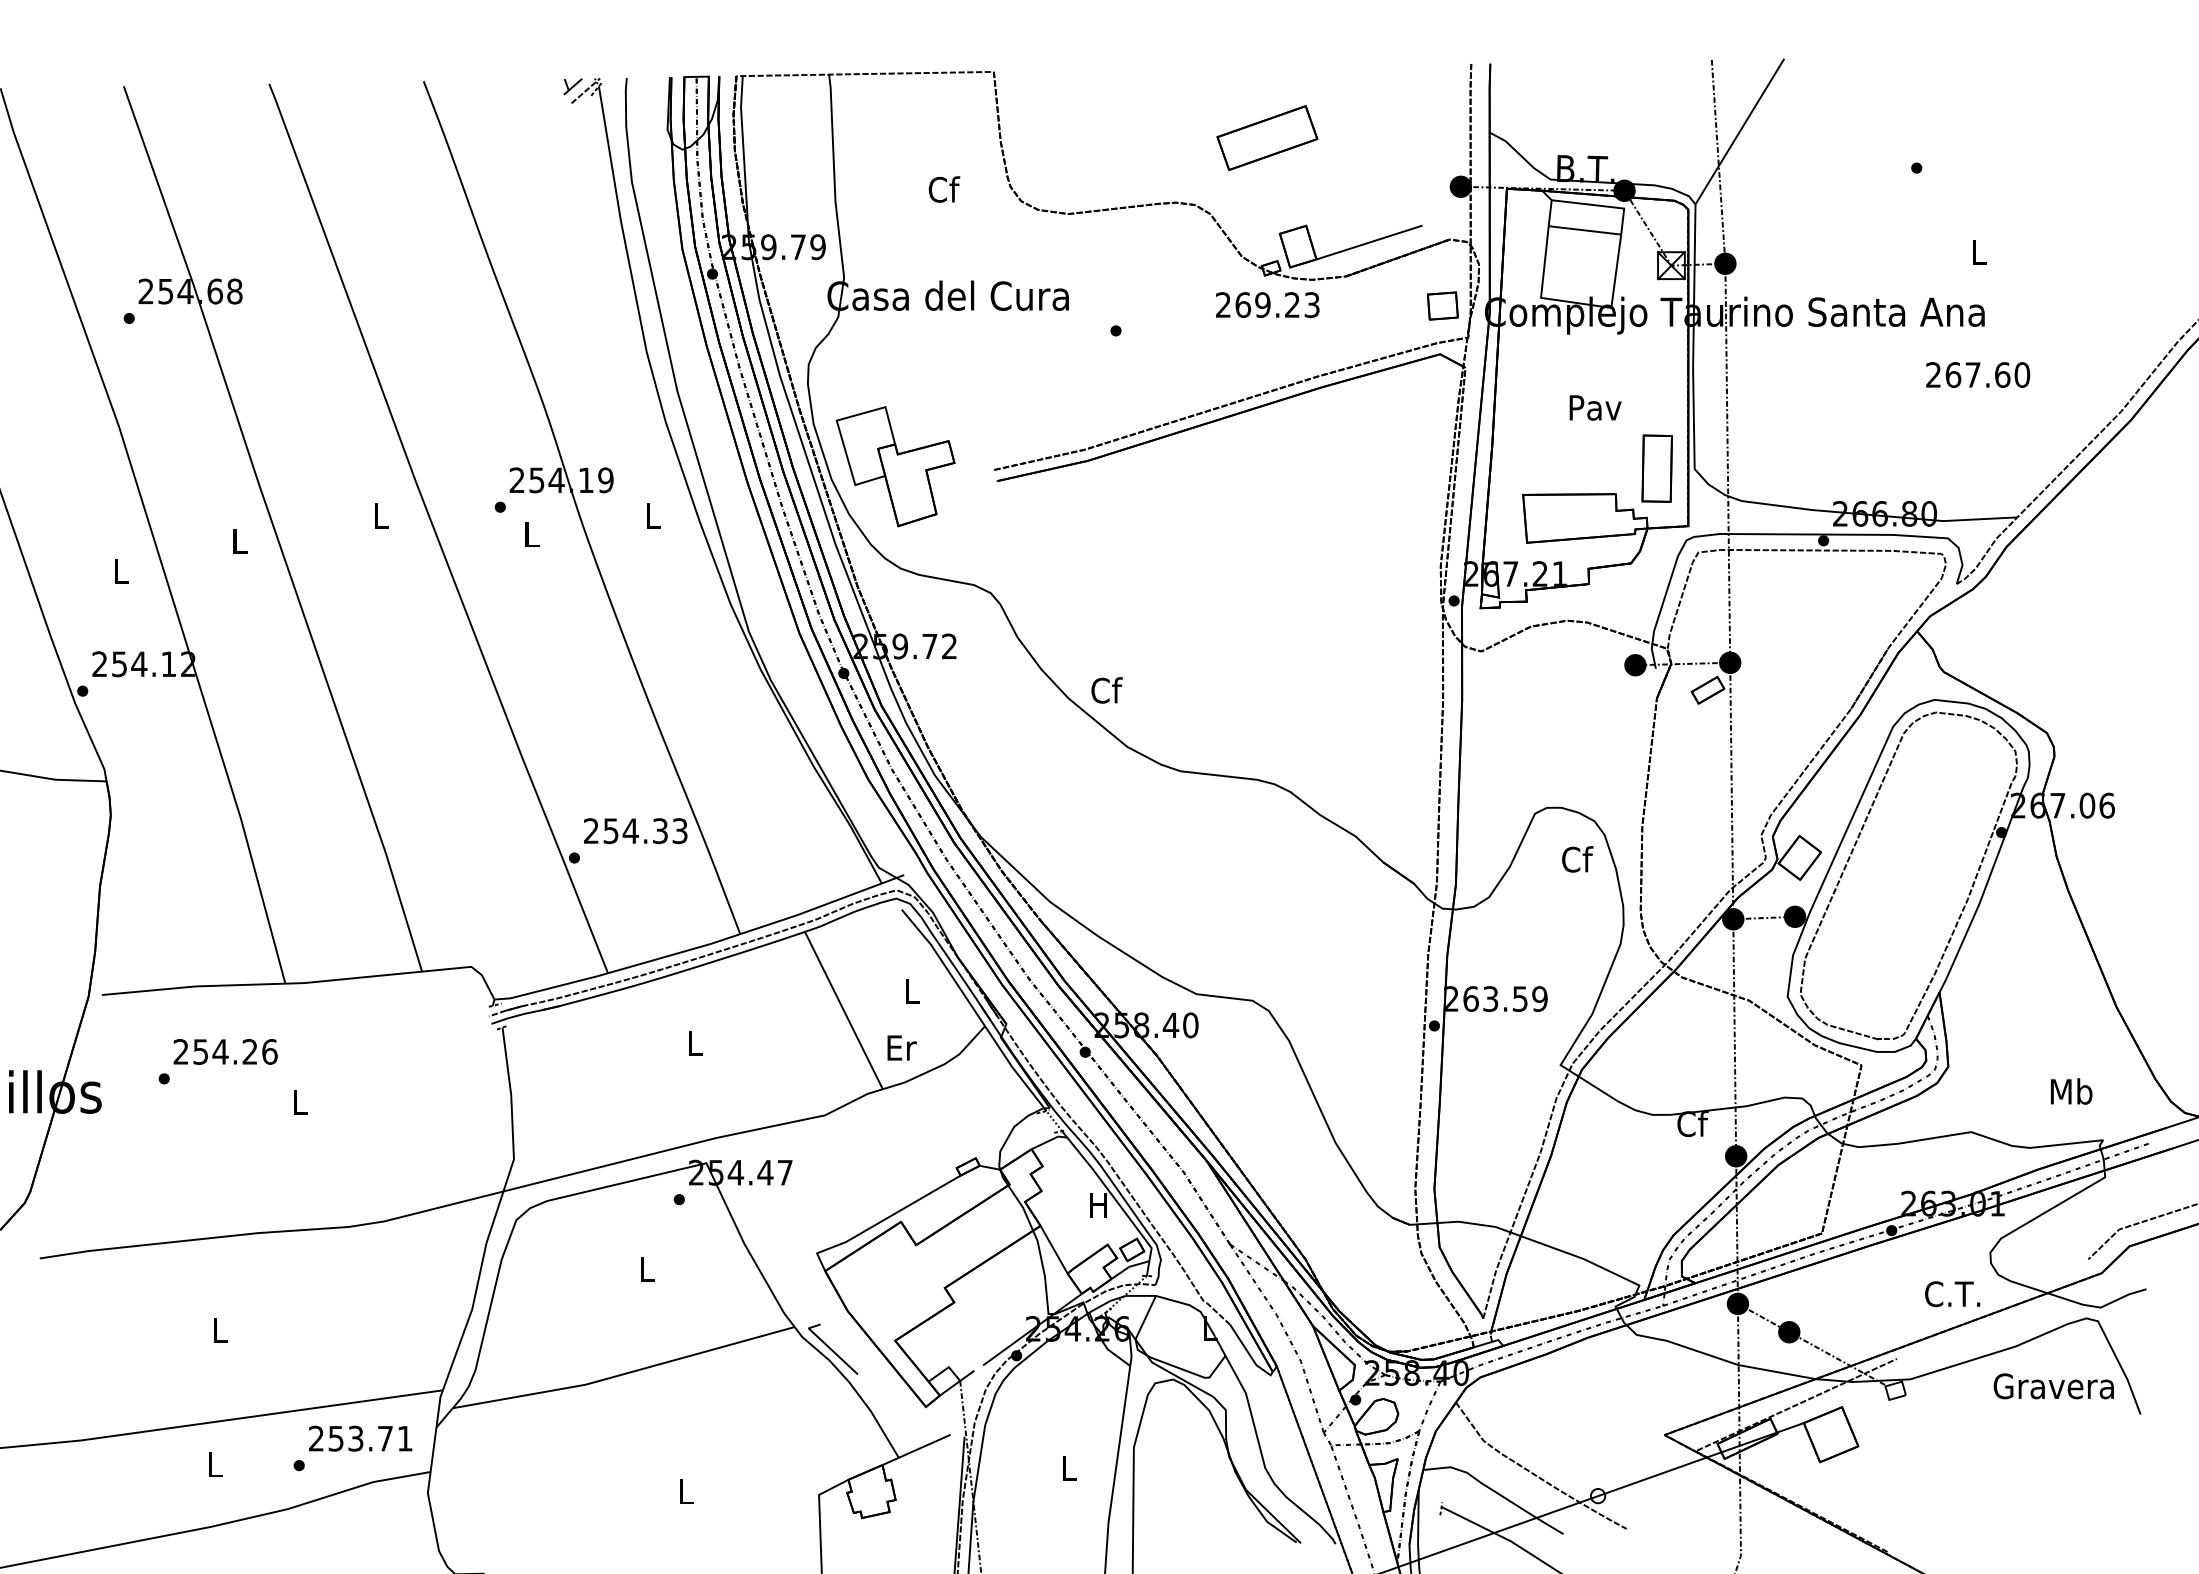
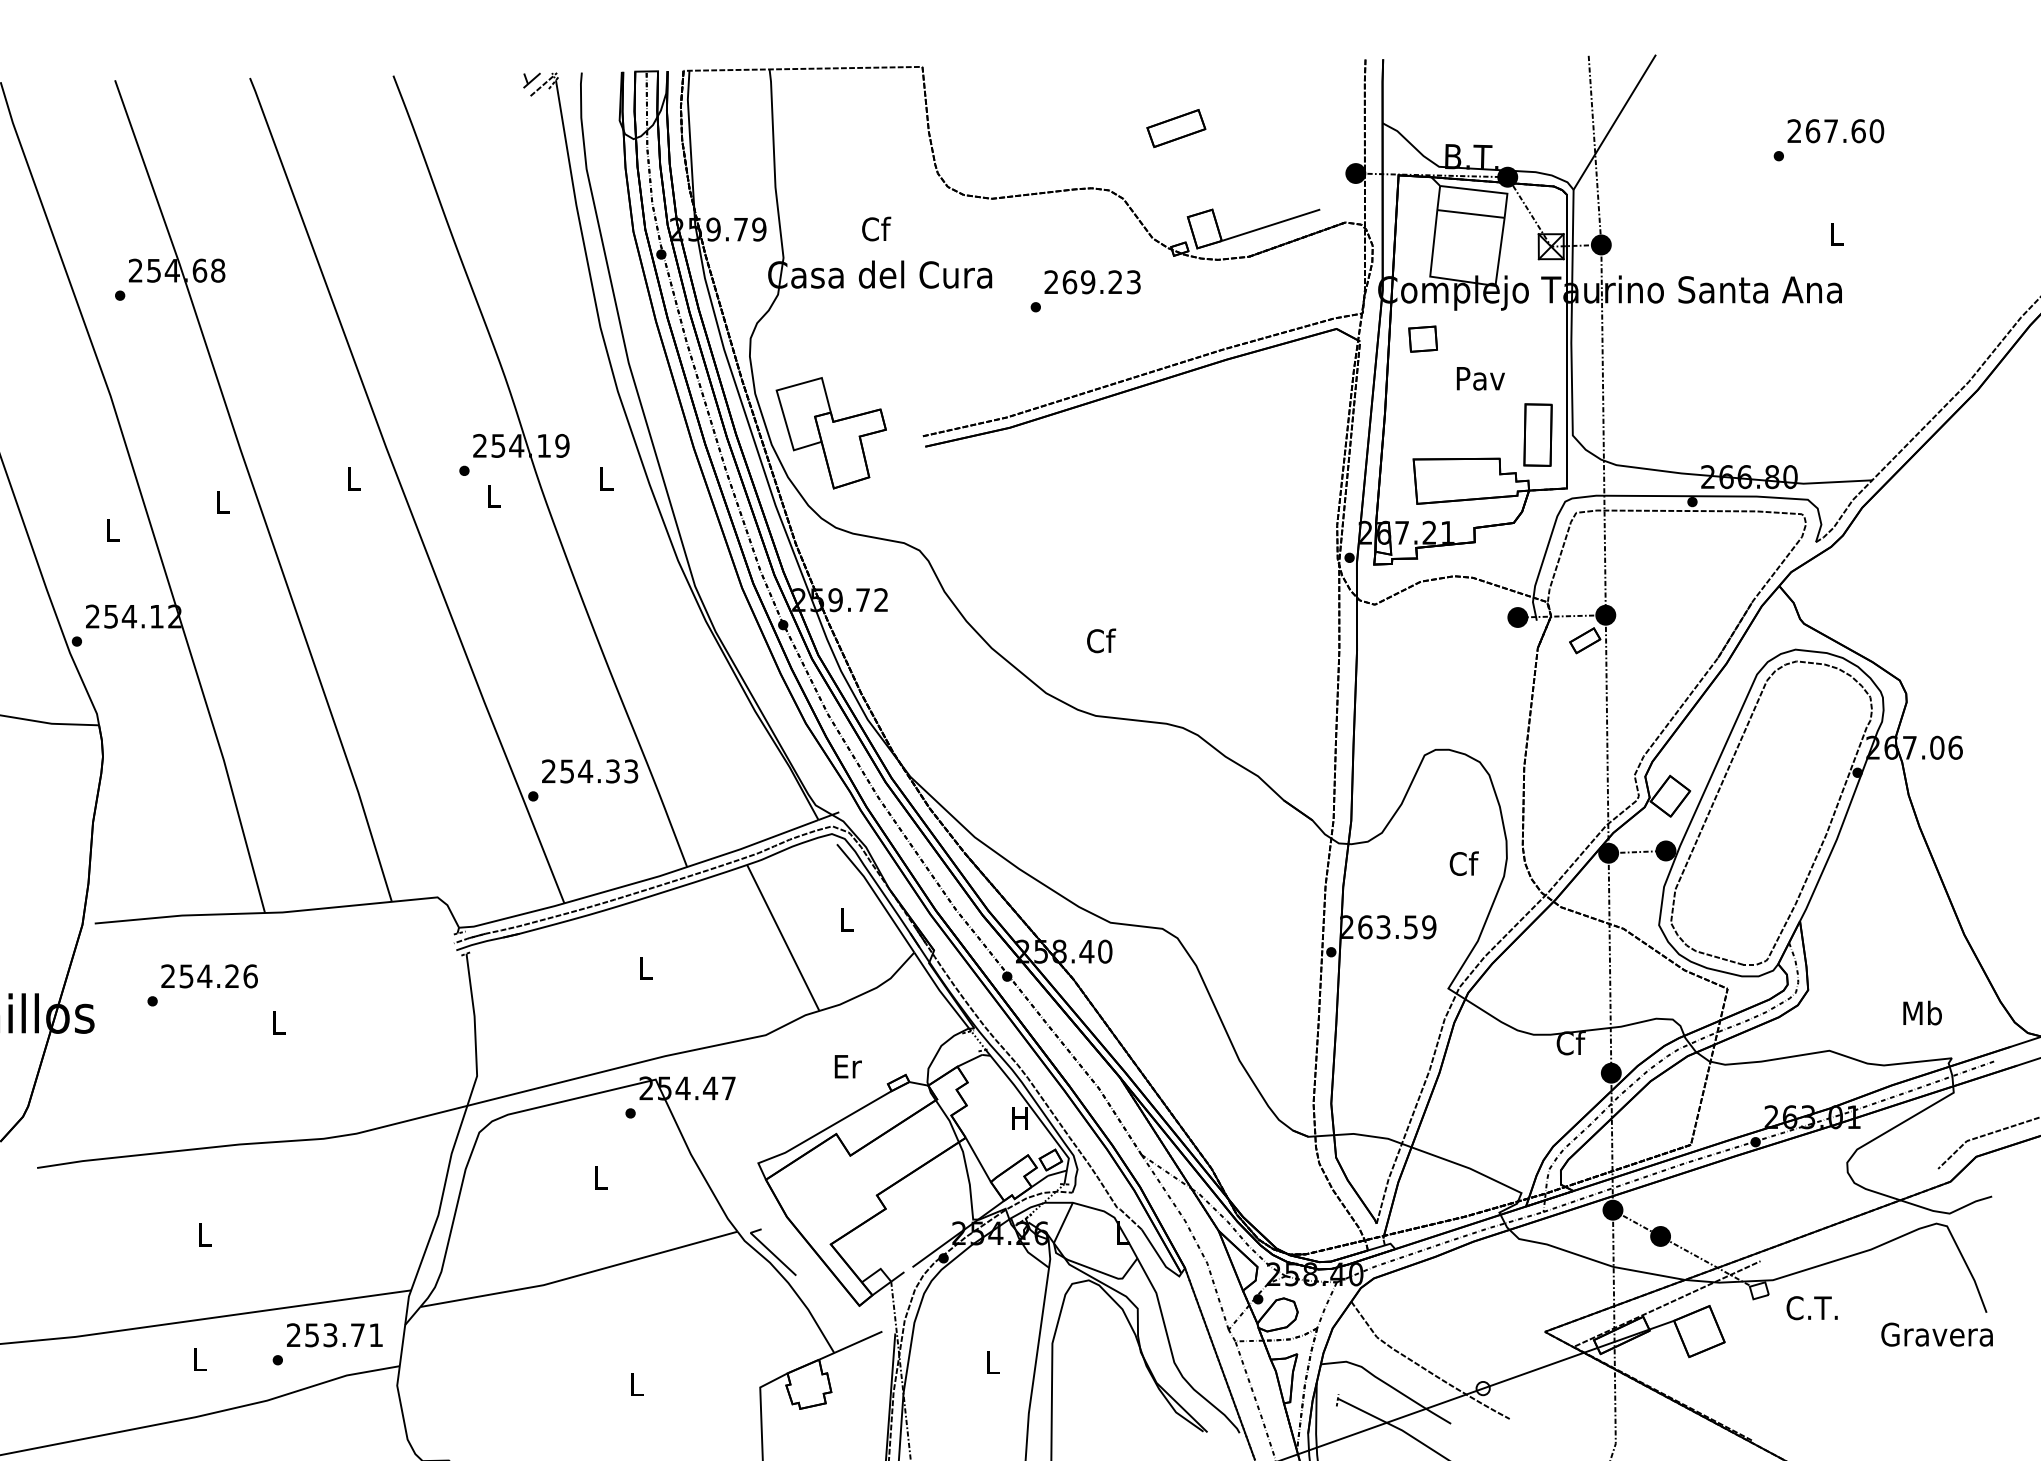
part: (1267, 138) -> (1176, 128), size x0.62
text: (944, 188) -> (876, 228), moved
text: (1267, 305) -> (1092, 282), moved
part: (1442, 305) -> (1422, 338), moved
text: (1977, 375) -> (1835, 131), moved
text: (1107, 690) -> (1101, 640), moved
text: (1576, 859) -> (1463, 863), moved
text: (901, 1047) -> (847, 1066), moved
text: (1951, 1294) -> (1811, 1308), moved
text: (2053, 1386) -> (1936, 1334), moved

